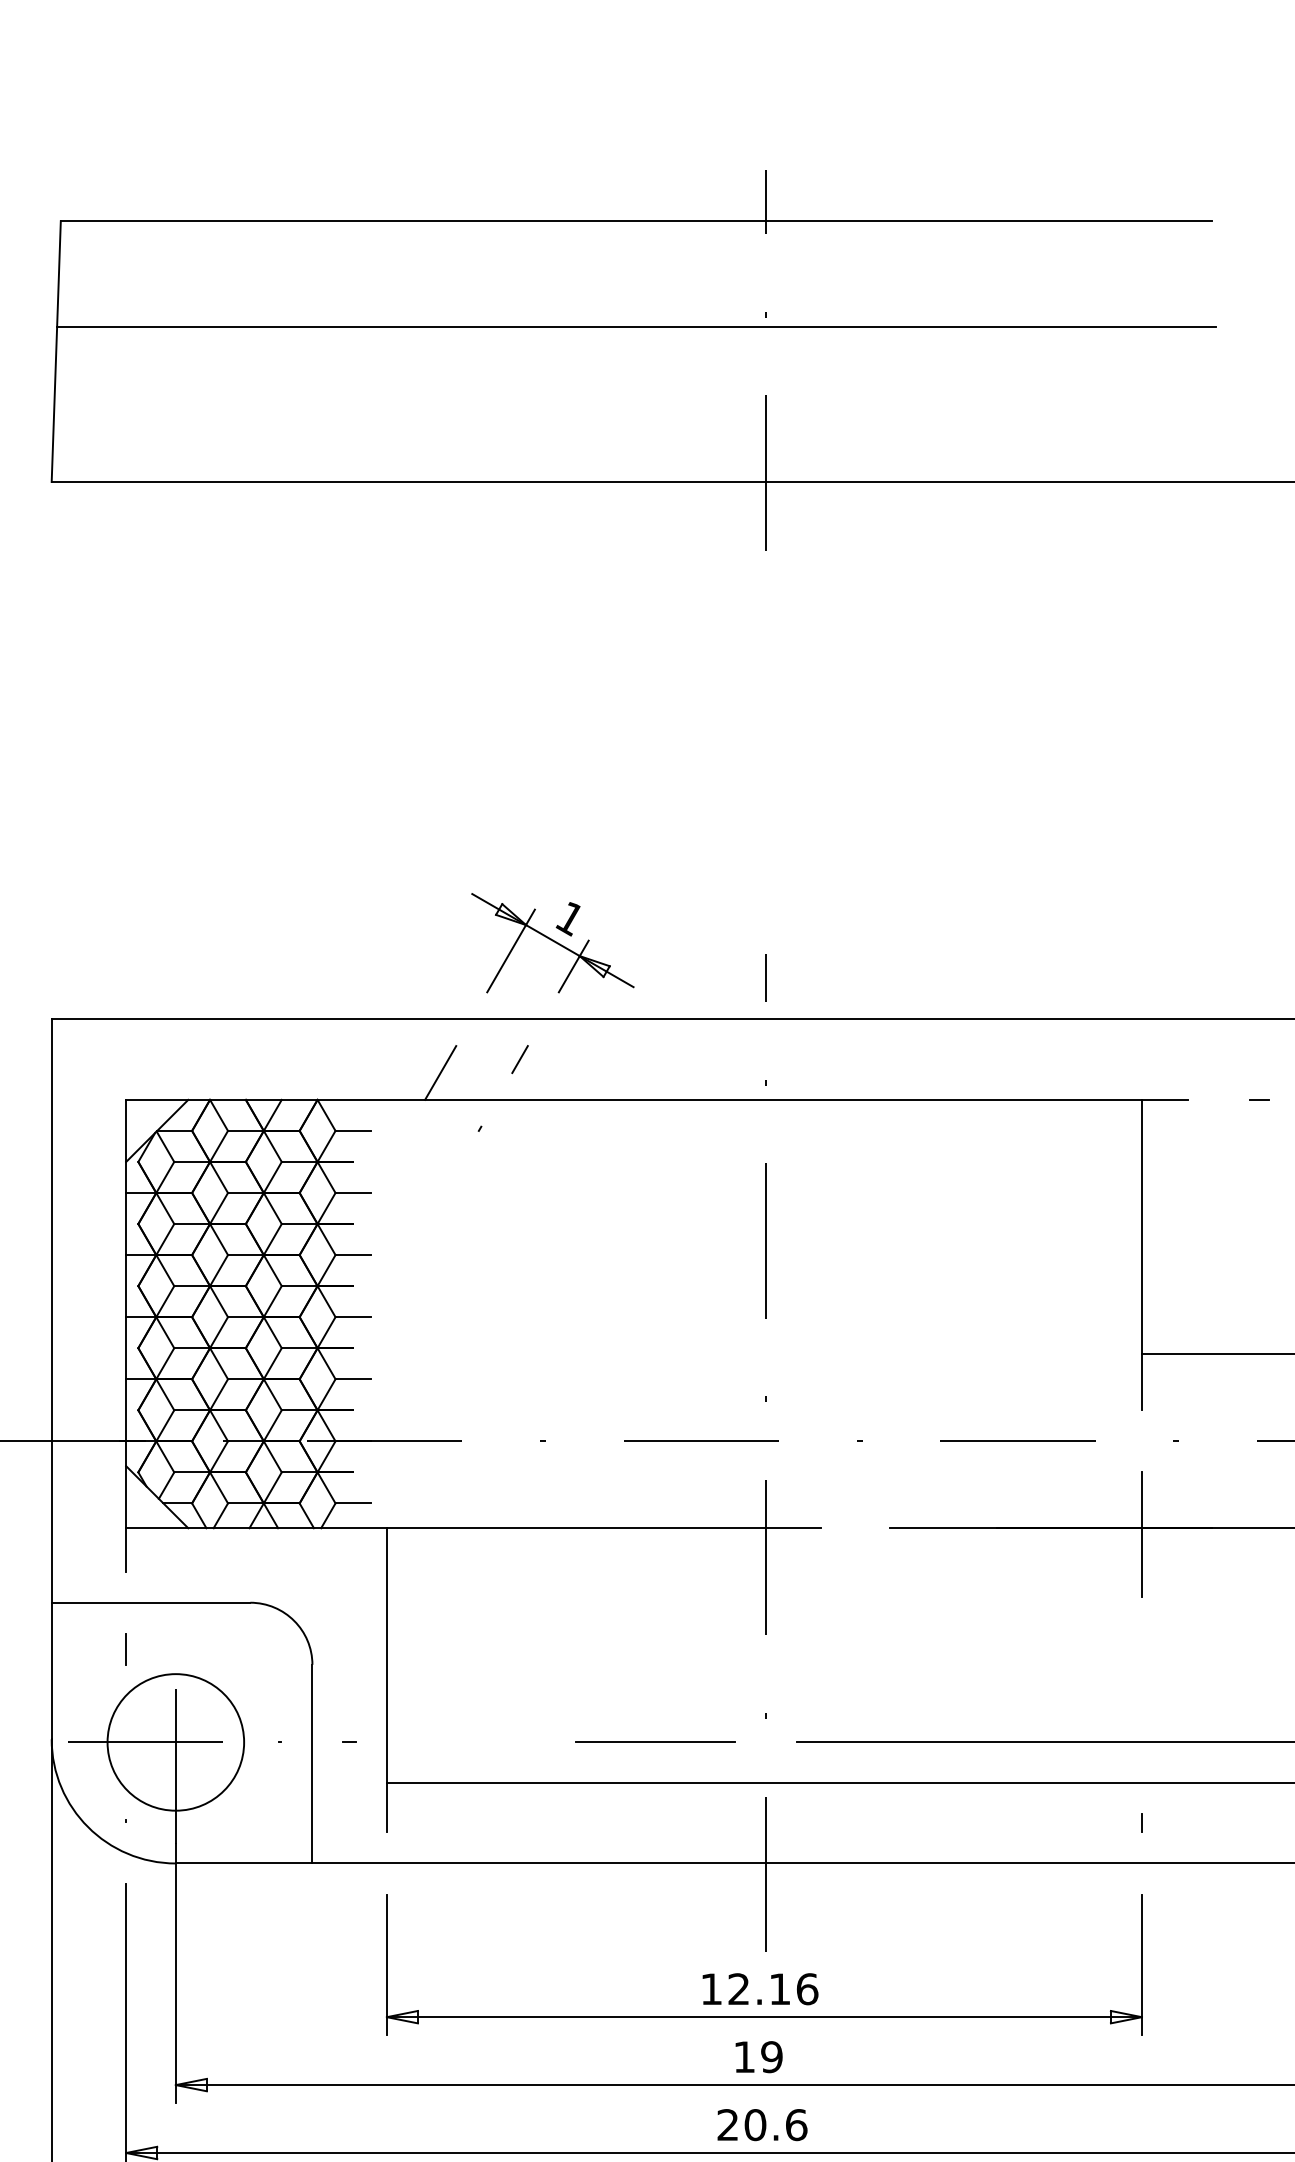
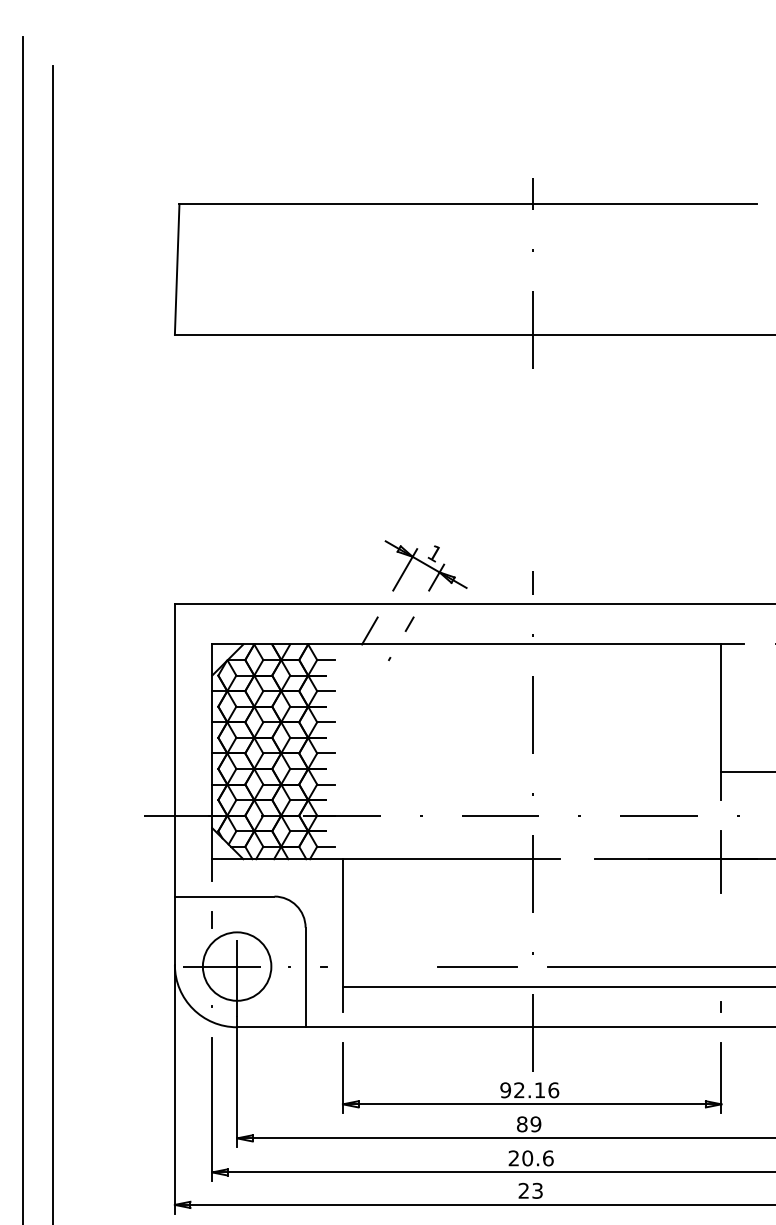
line: (635, 325) -> (467, 256), removed
text: (711, 1989) -> (505, 1090), 12.16 -> 92.16
text: (745, 2057) -> (522, 1124), 19 -> 89

